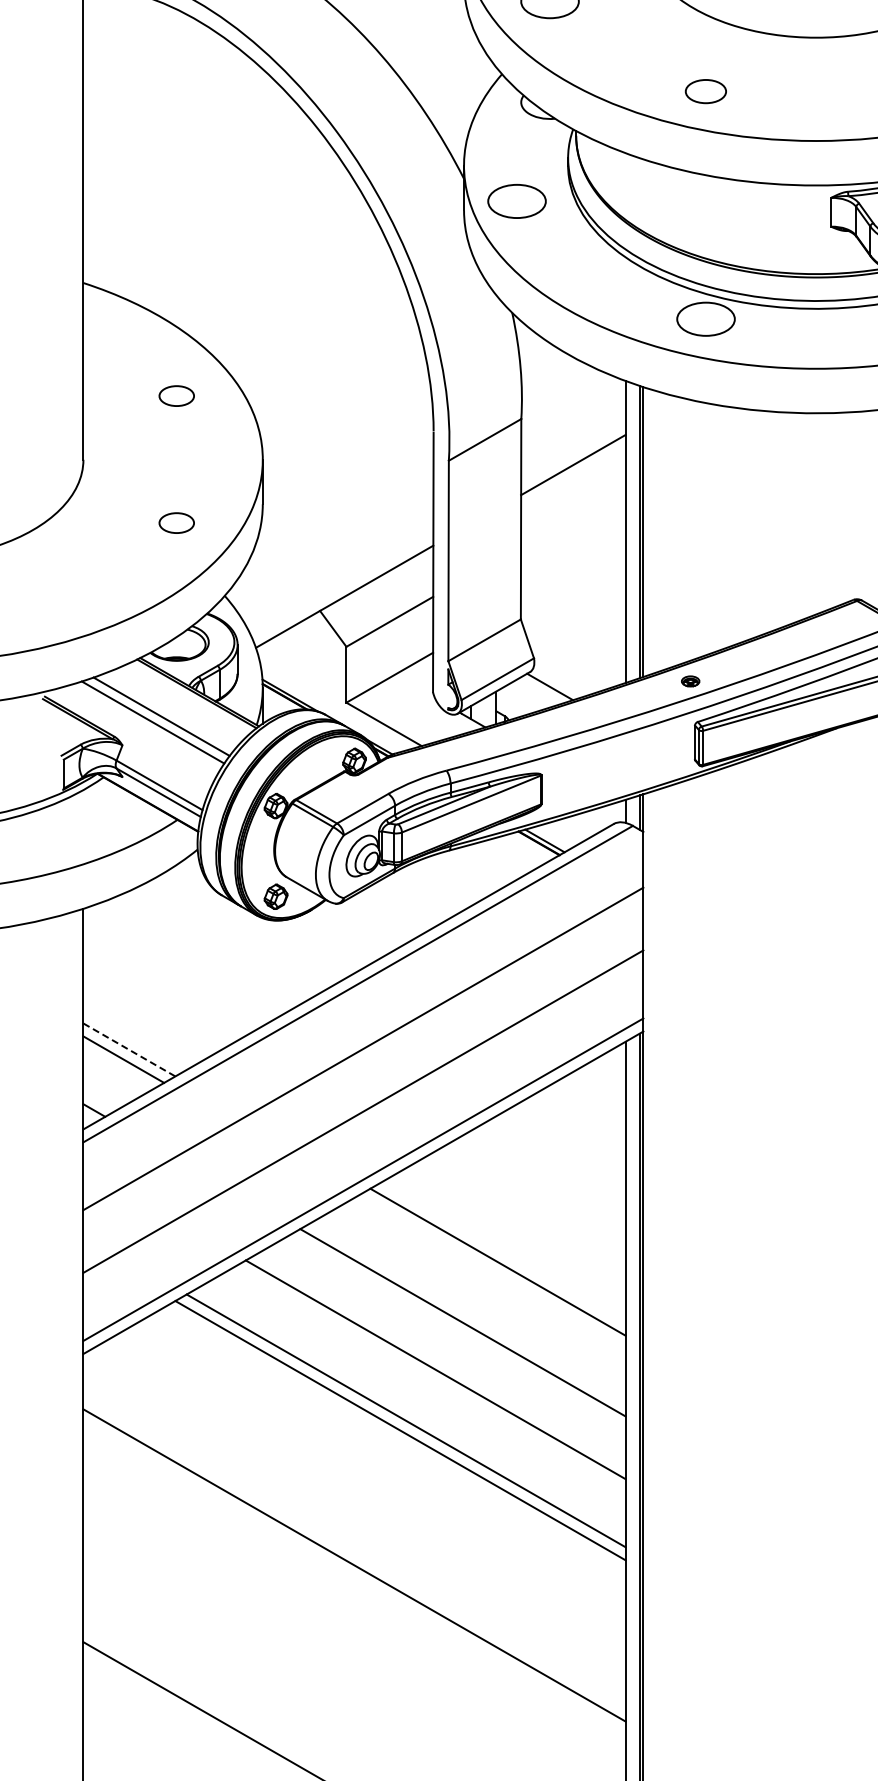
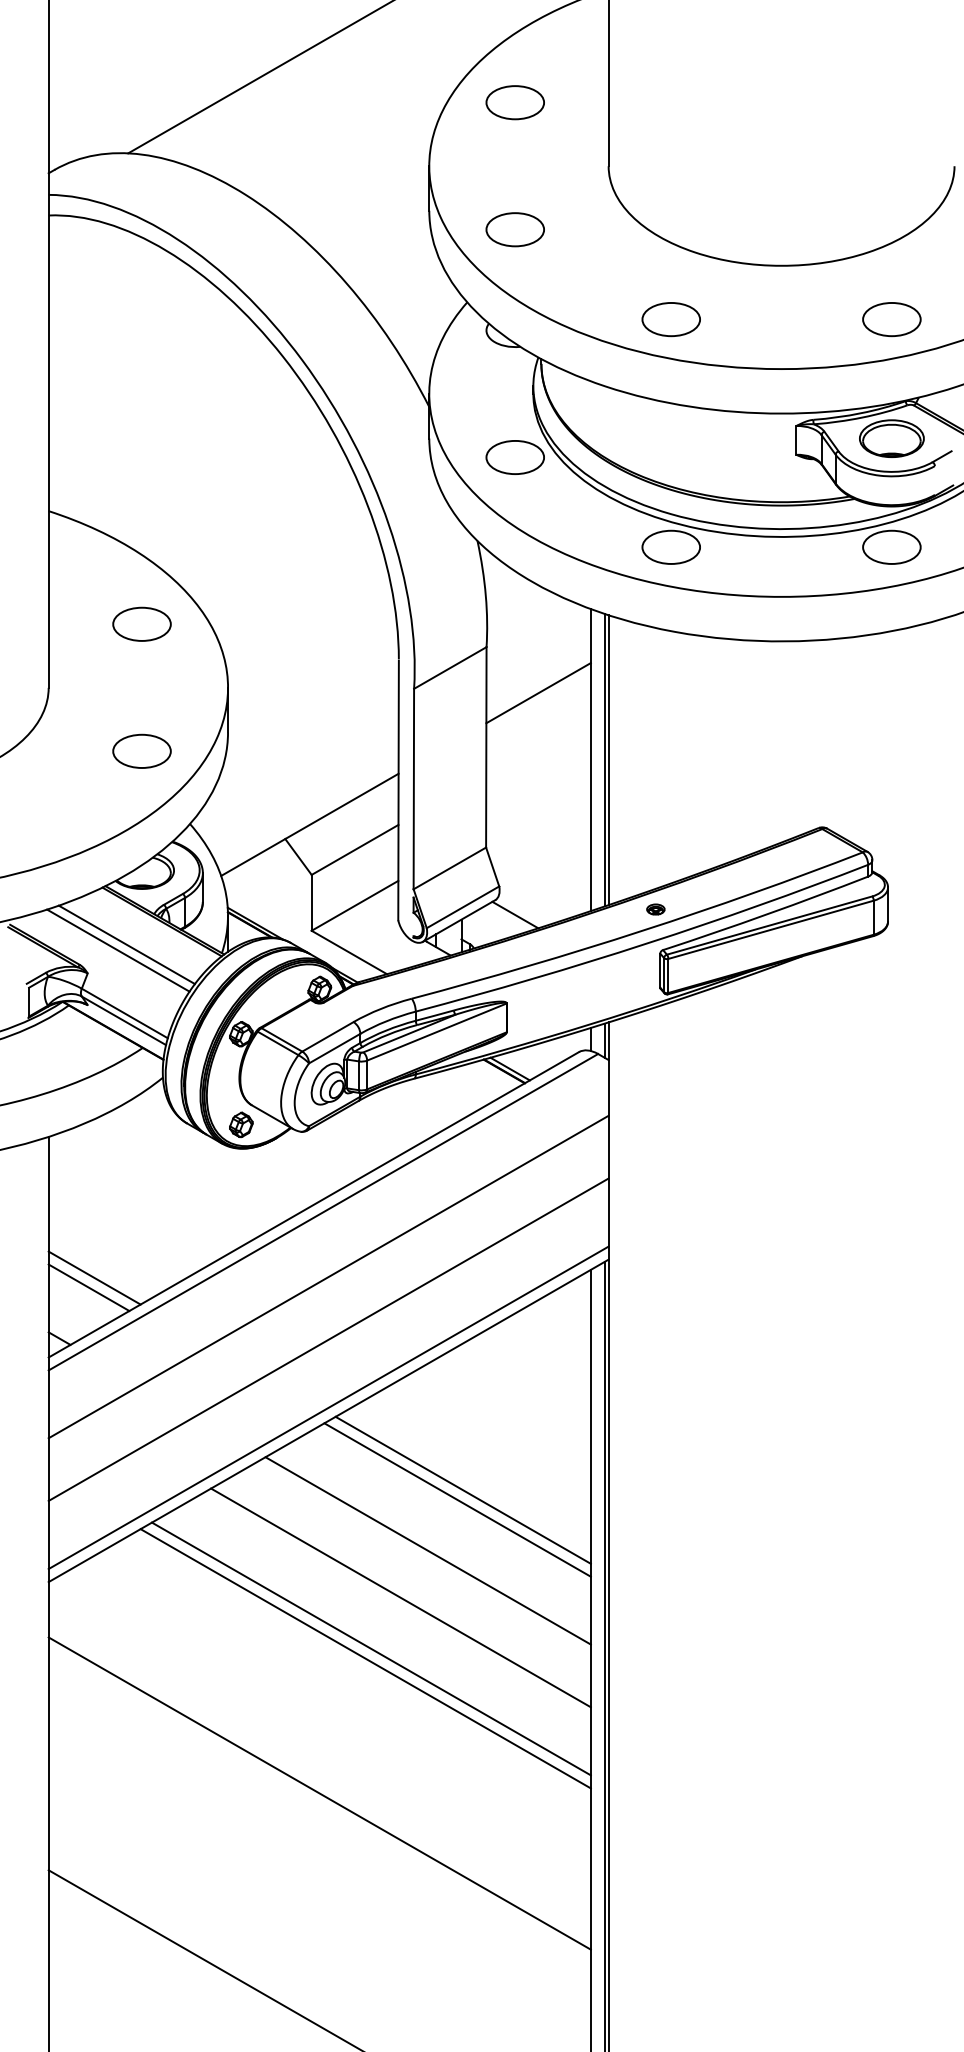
part: (705, 91) -> (670, 319), size x1.43
part: (516, 201) -> (514, 457), moved
part: (176, 395) -> (141, 623), size x1.67
part: (176, 522) -> (141, 750), size x1.67
line: (130, 1050) -> (95, 1278), dashed -> solid
line: (492, 1271) -> (457, 1499), added

